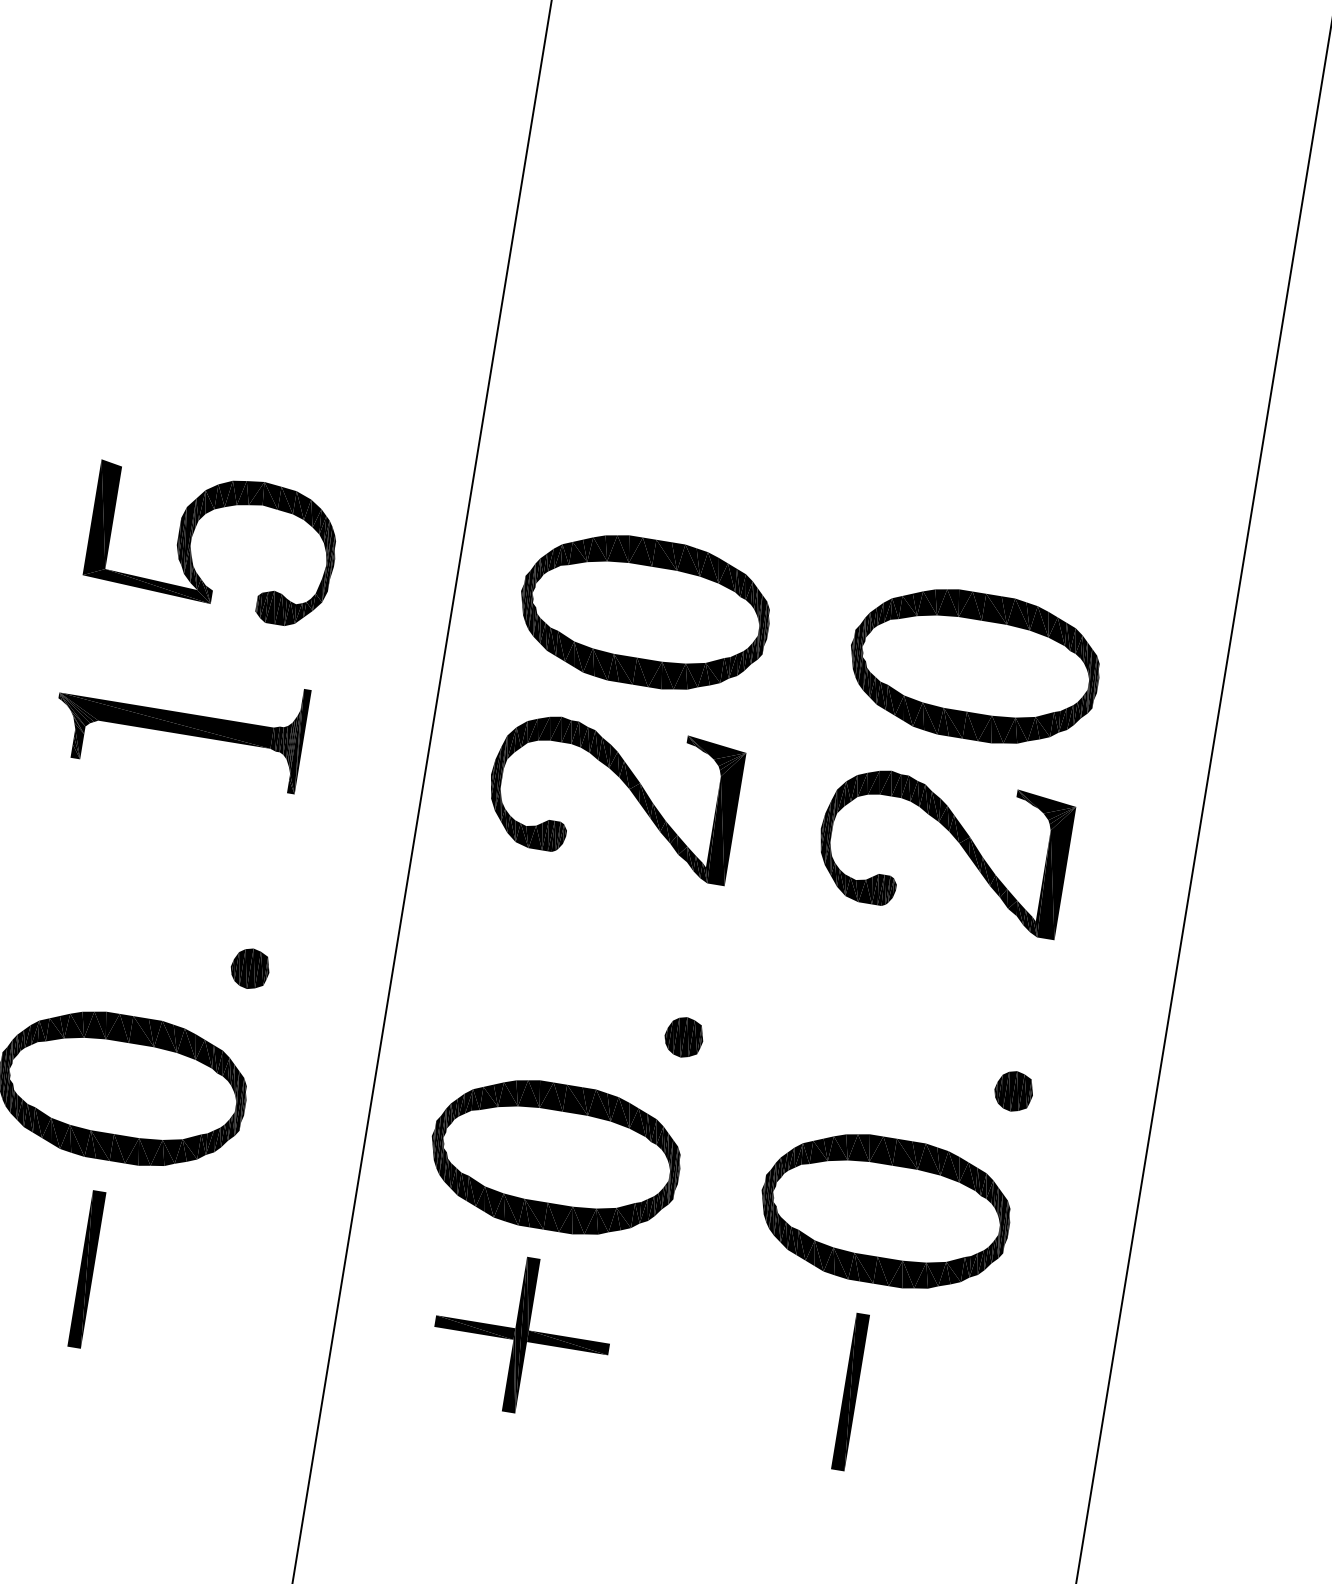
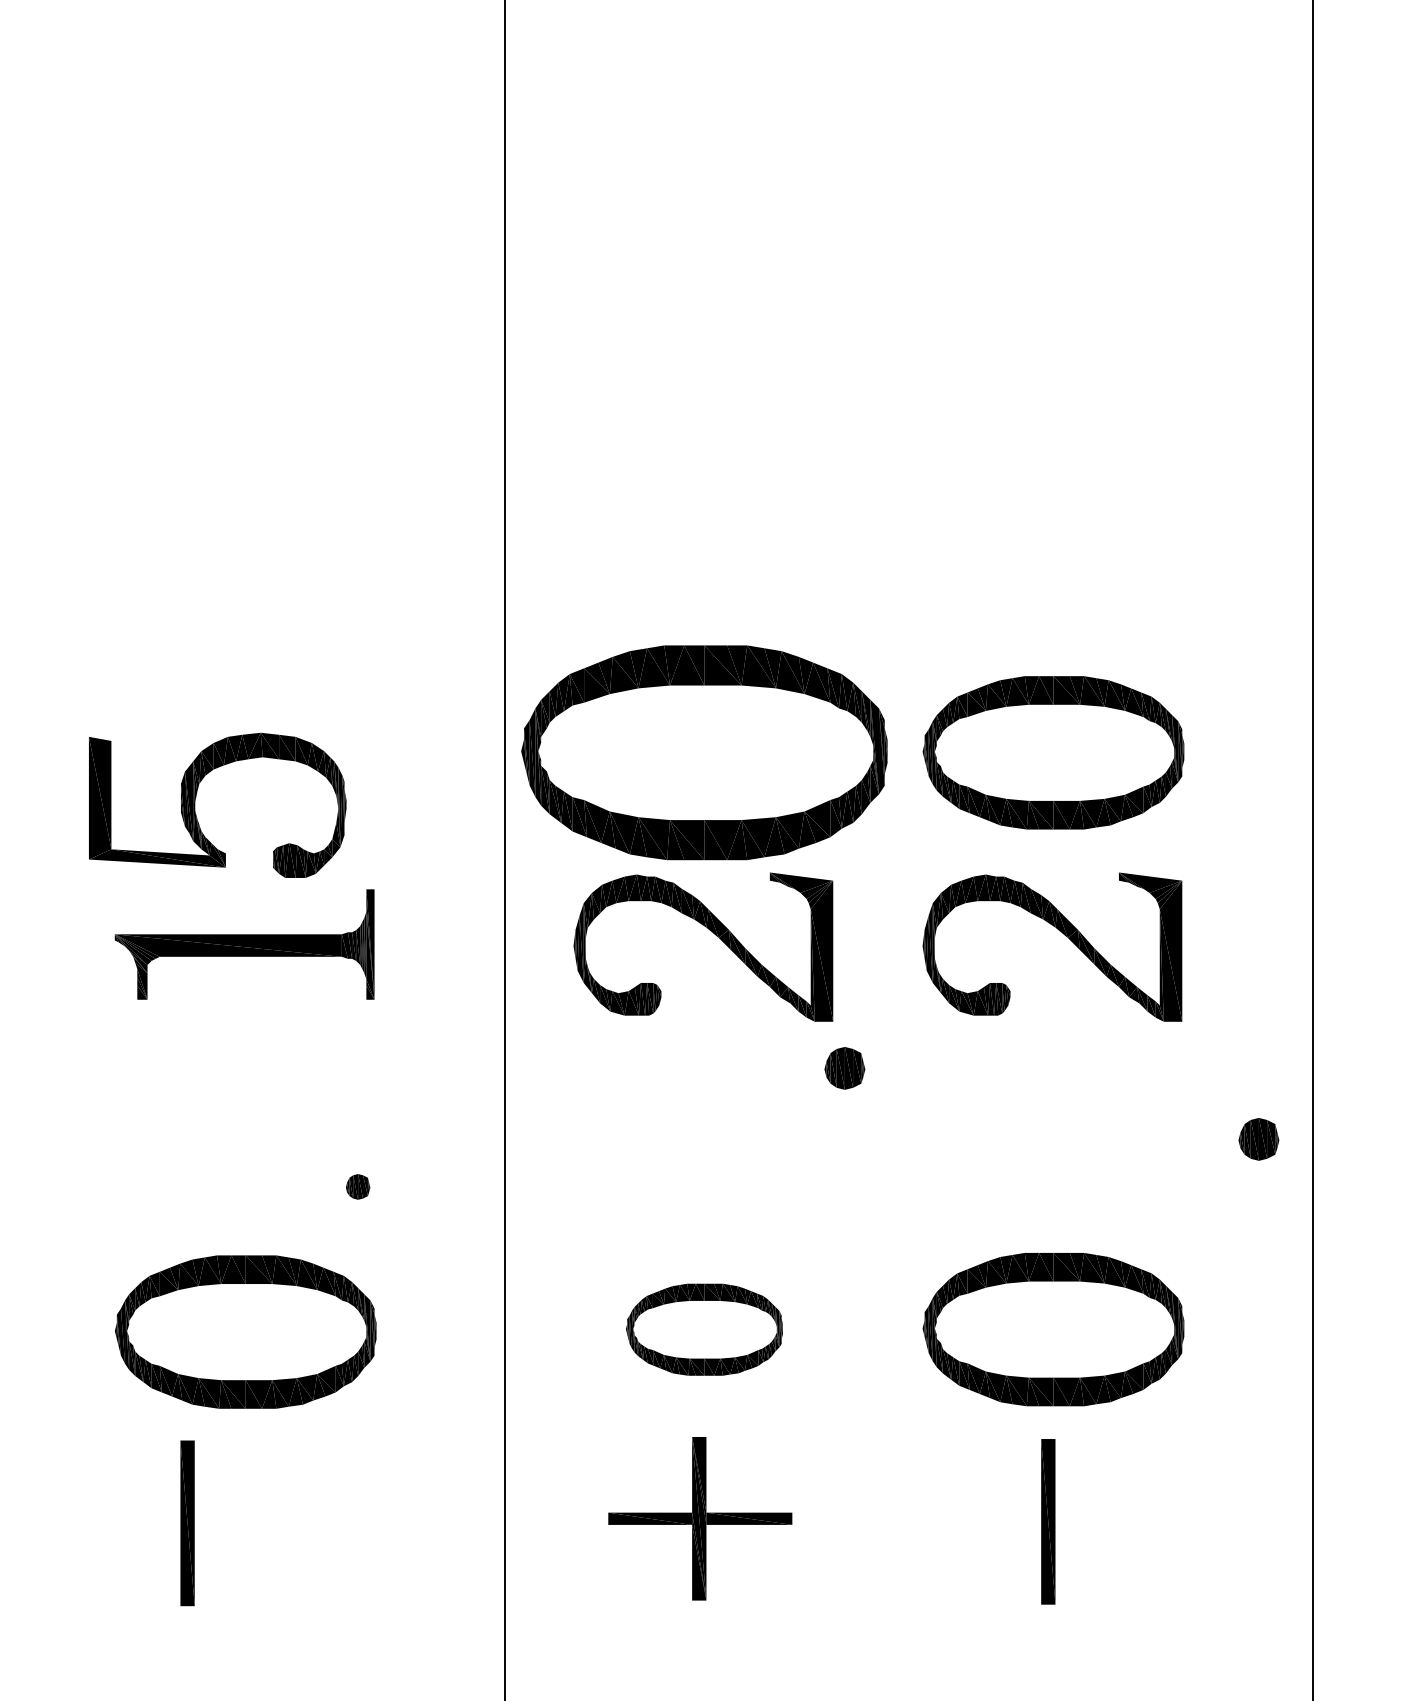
part: (191, 539) -> (195, 804), moved
part: (644, 611) -> (704, 752), size x1.4
part: (249, 968) -> (357, 1186), size x0.6
part: (683, 1037) -> (844, 1068), moved
part: (1013, 1091) -> (1258, 1139), moved
part: (555, 1157) -> (704, 1329), size x0.6
part: (86, 1269) -> (187, 1523), moved

